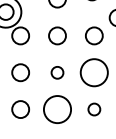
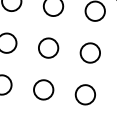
circle: (57, 72) -> (48, 47), size x1.43
circle: (93, 72) -> (89, 52), size x0.62
circle: (57, 109) -> (43, 89), size x0.62
circle: (94, 109) -> (85, 94), size x1.43

